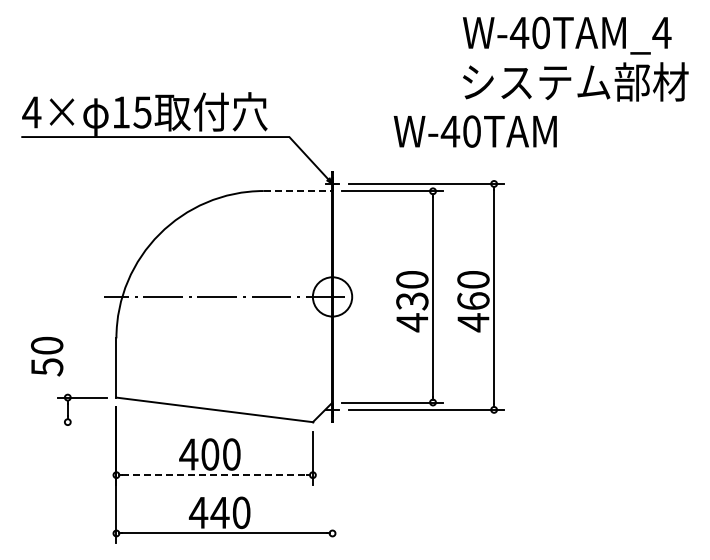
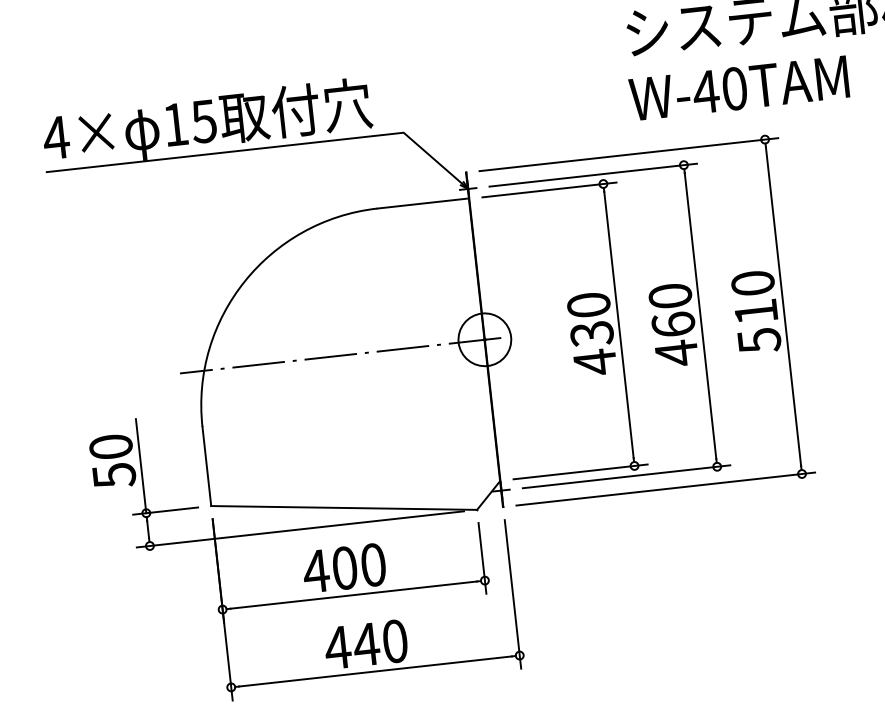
text: (474, 131) -> (738, 88), moved
line: (298, 191) -> (423, 204), dashed -> solid
part: (520, 296) -> (735, 311), added
line: (67, 362) -> (140, 466), added
line: (180, 422) -> (300, 529), added
line: (215, 475) -> (354, 595), dashed -> solid
line: (332, 487) -> (512, 594), added

